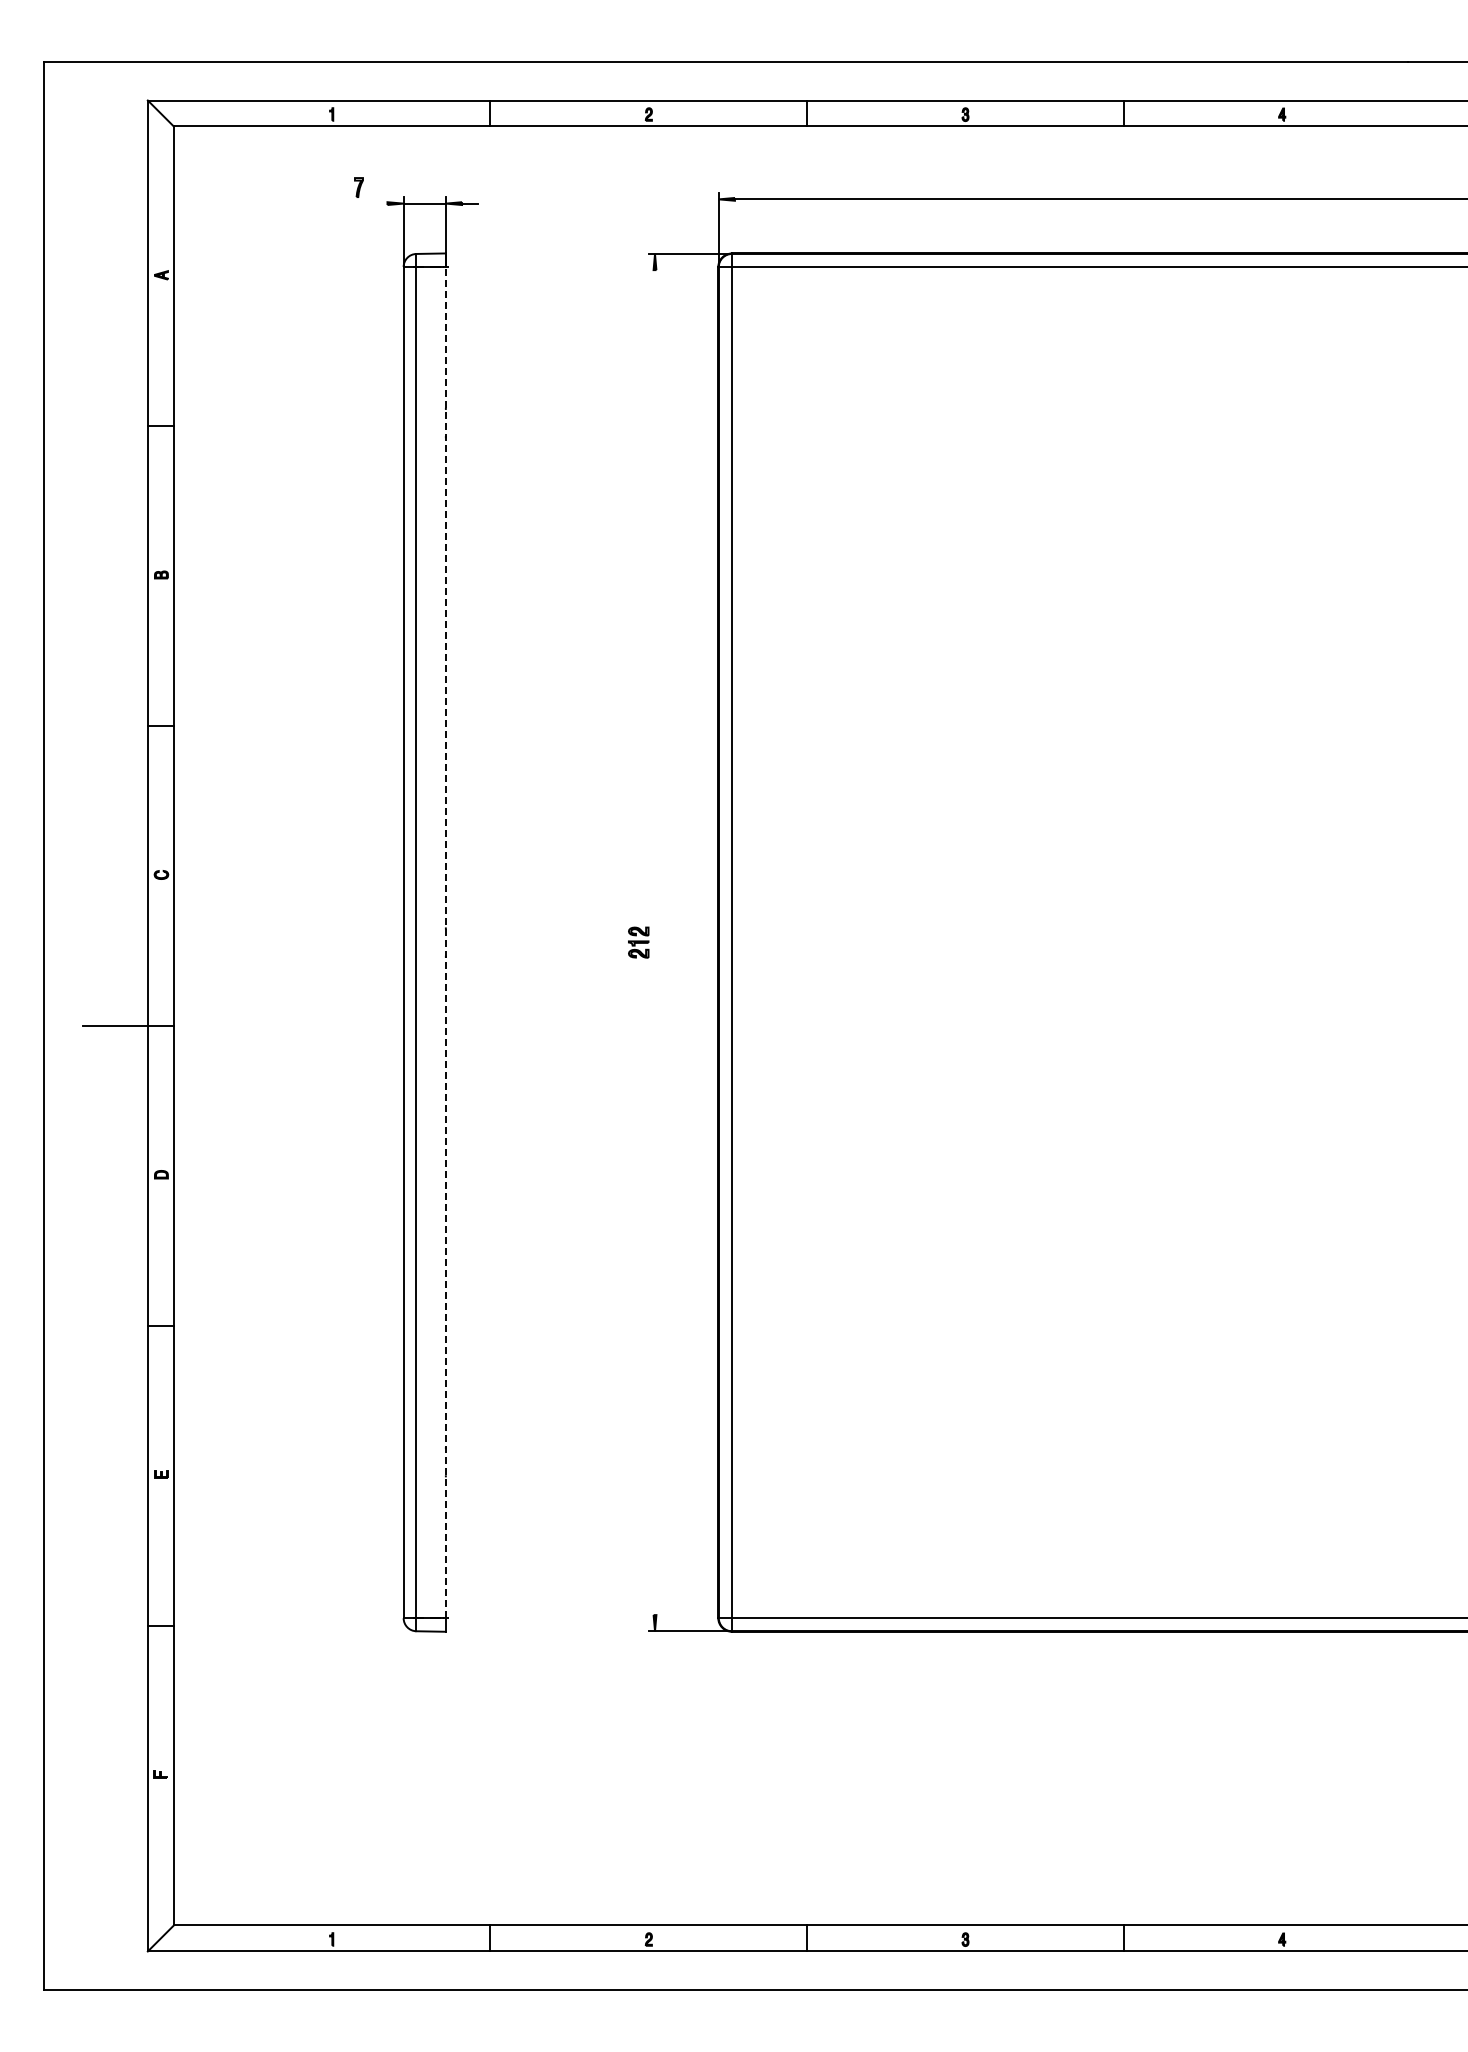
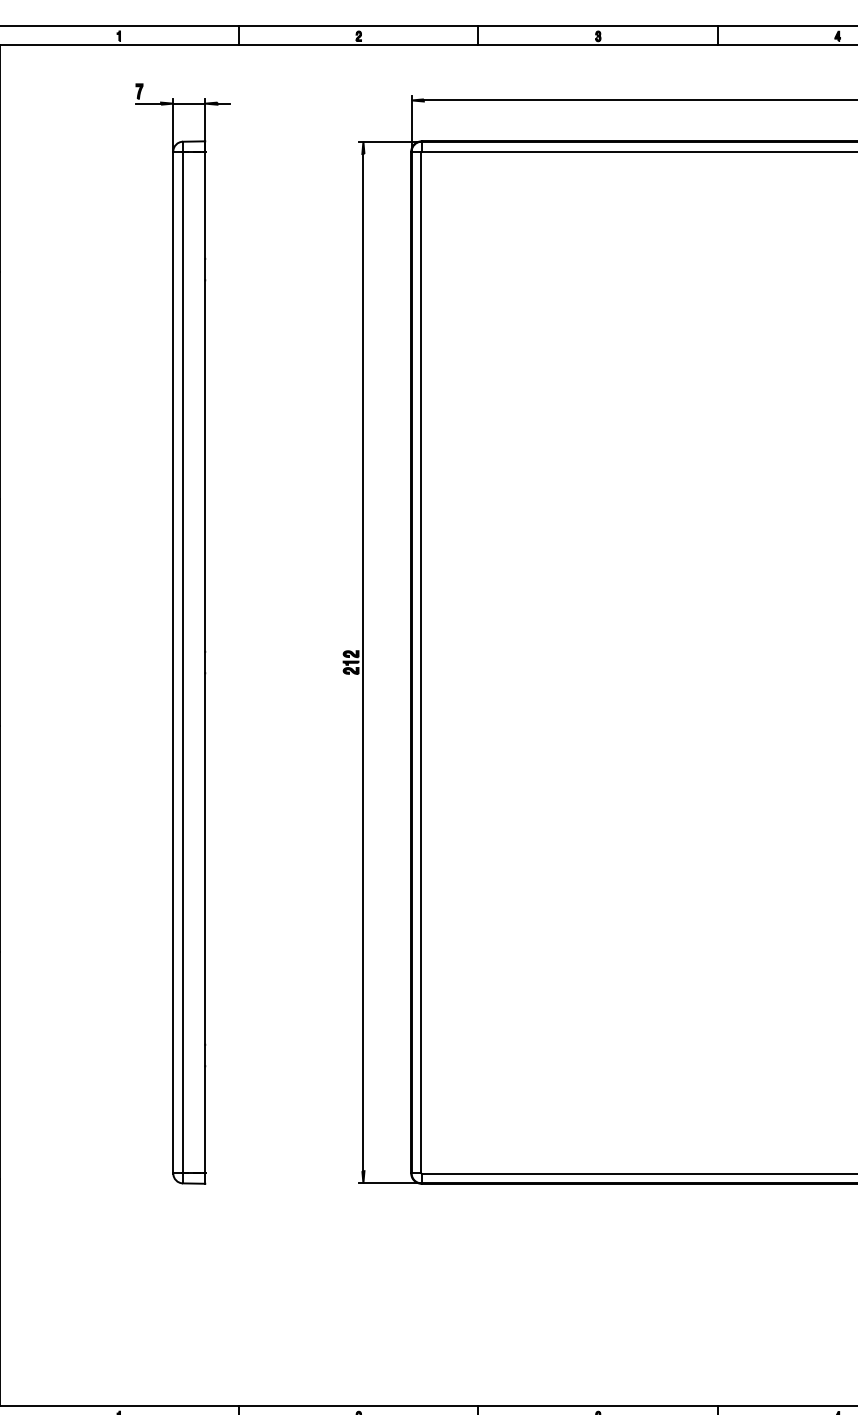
line: (370, 203) -> (148, 103), added
line: (445, 942) -> (204, 662), dashed -> solid
line: (655, 942) -> (363, 662), added

